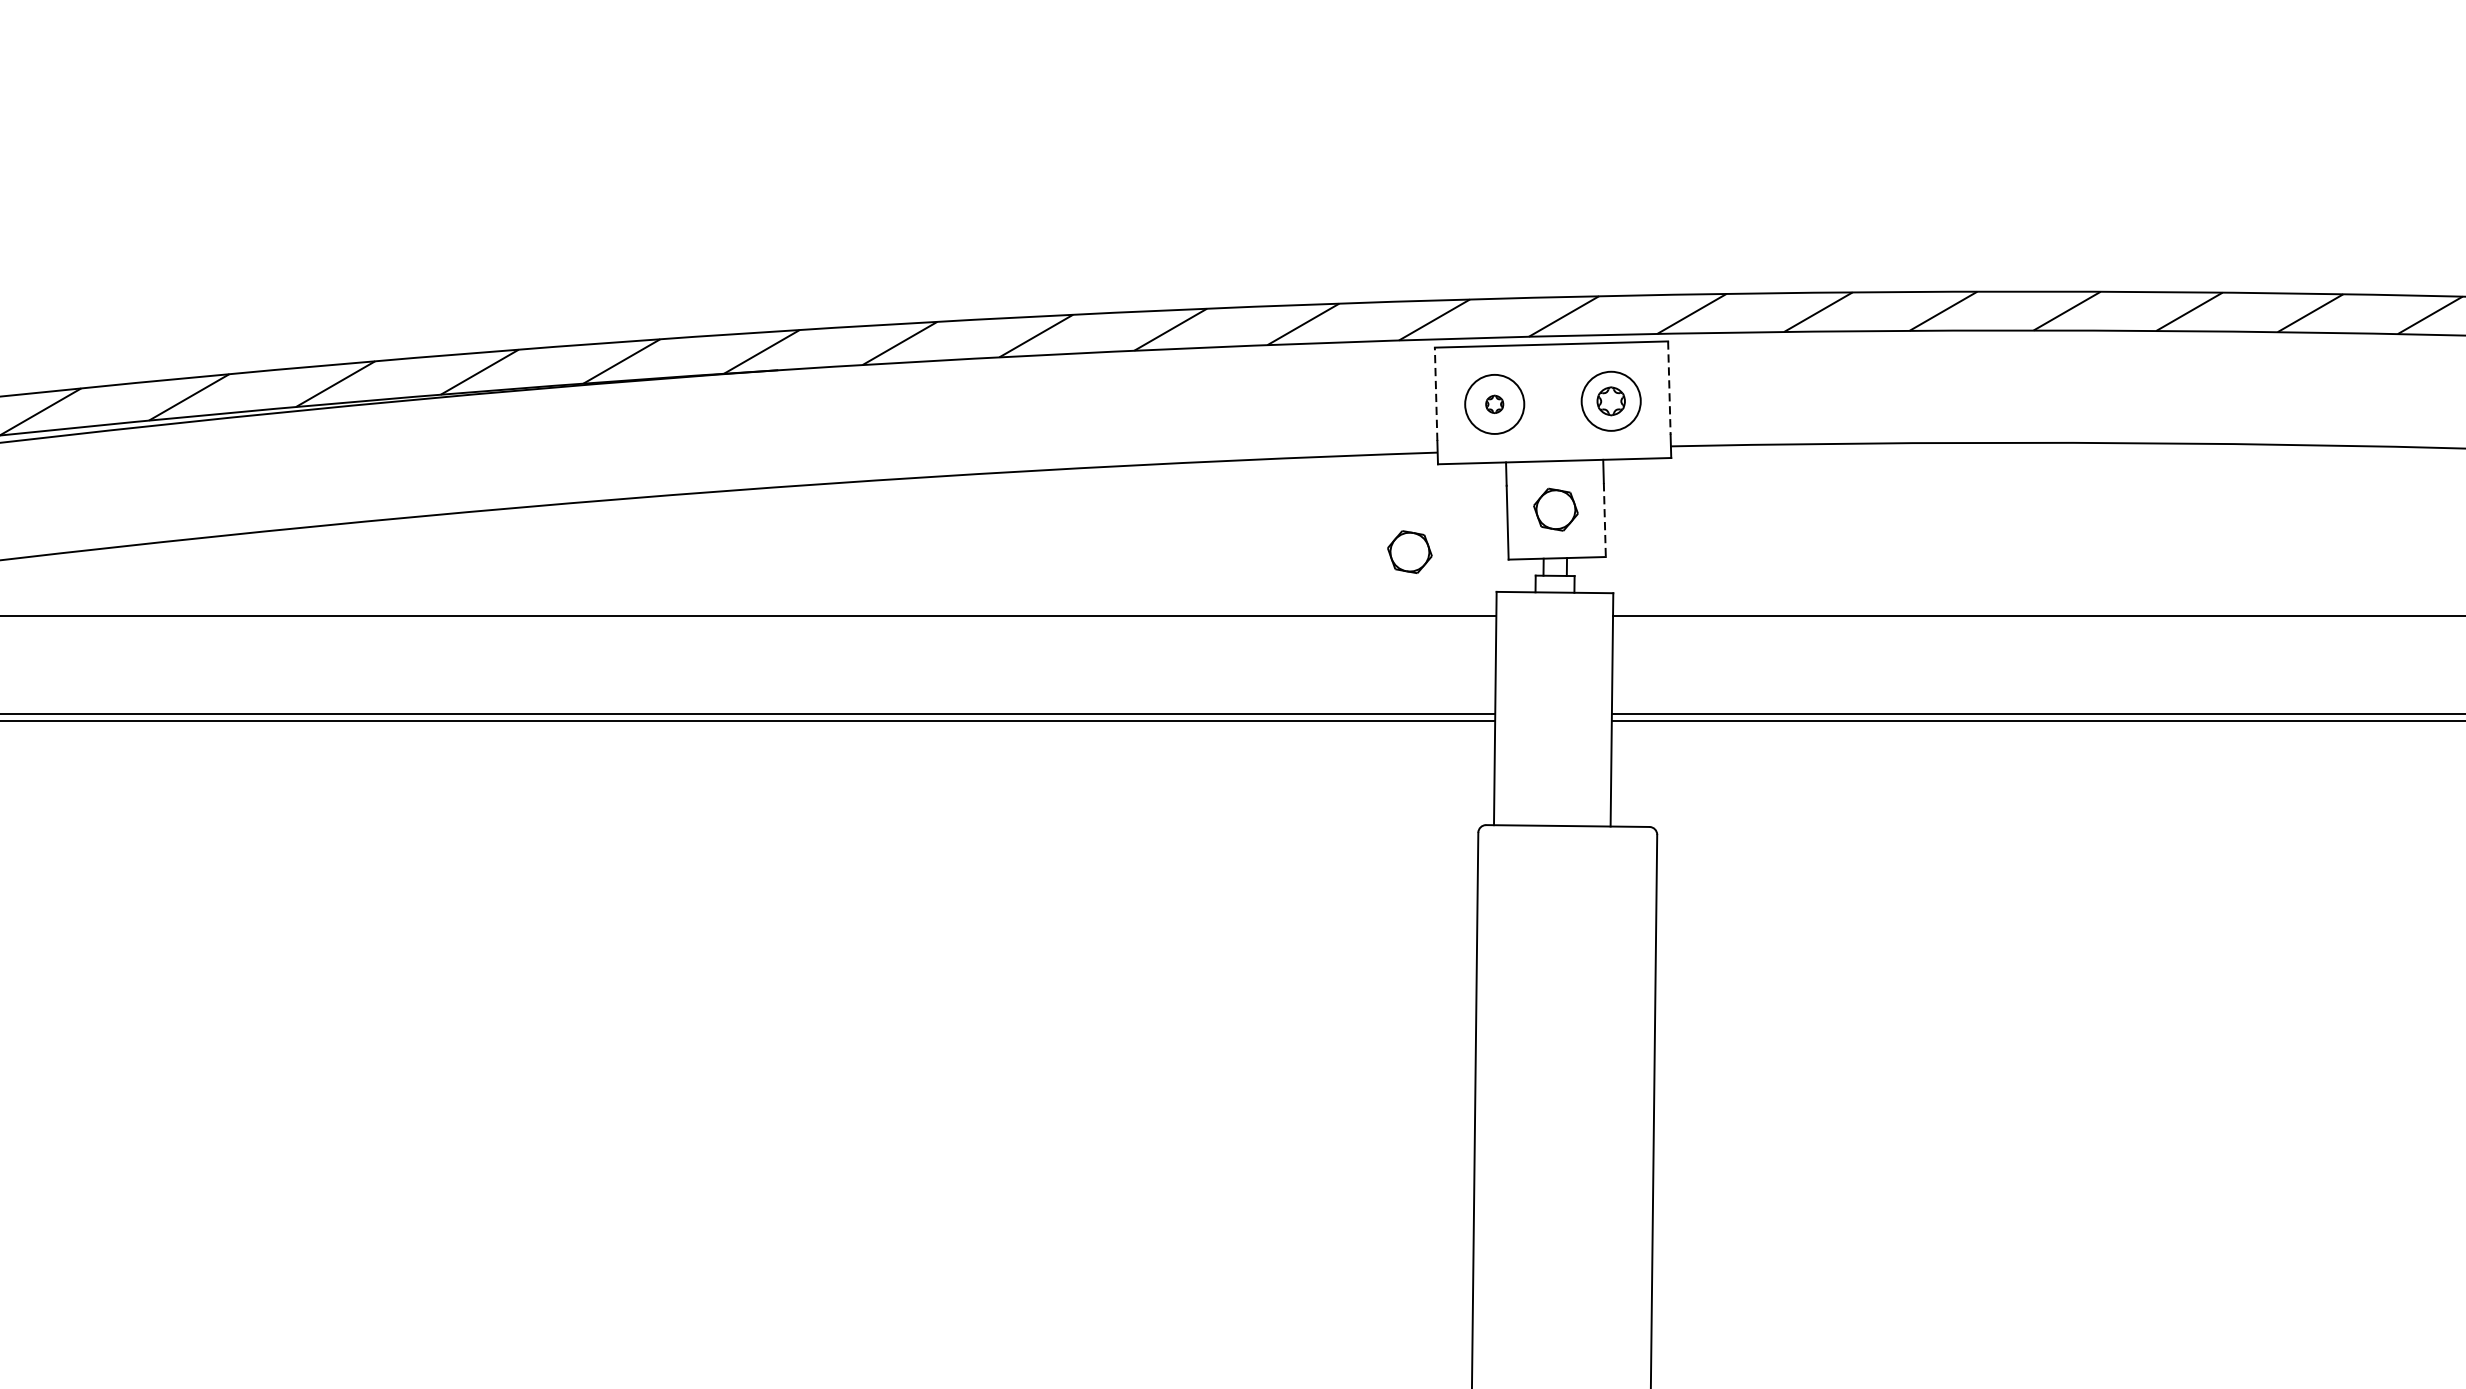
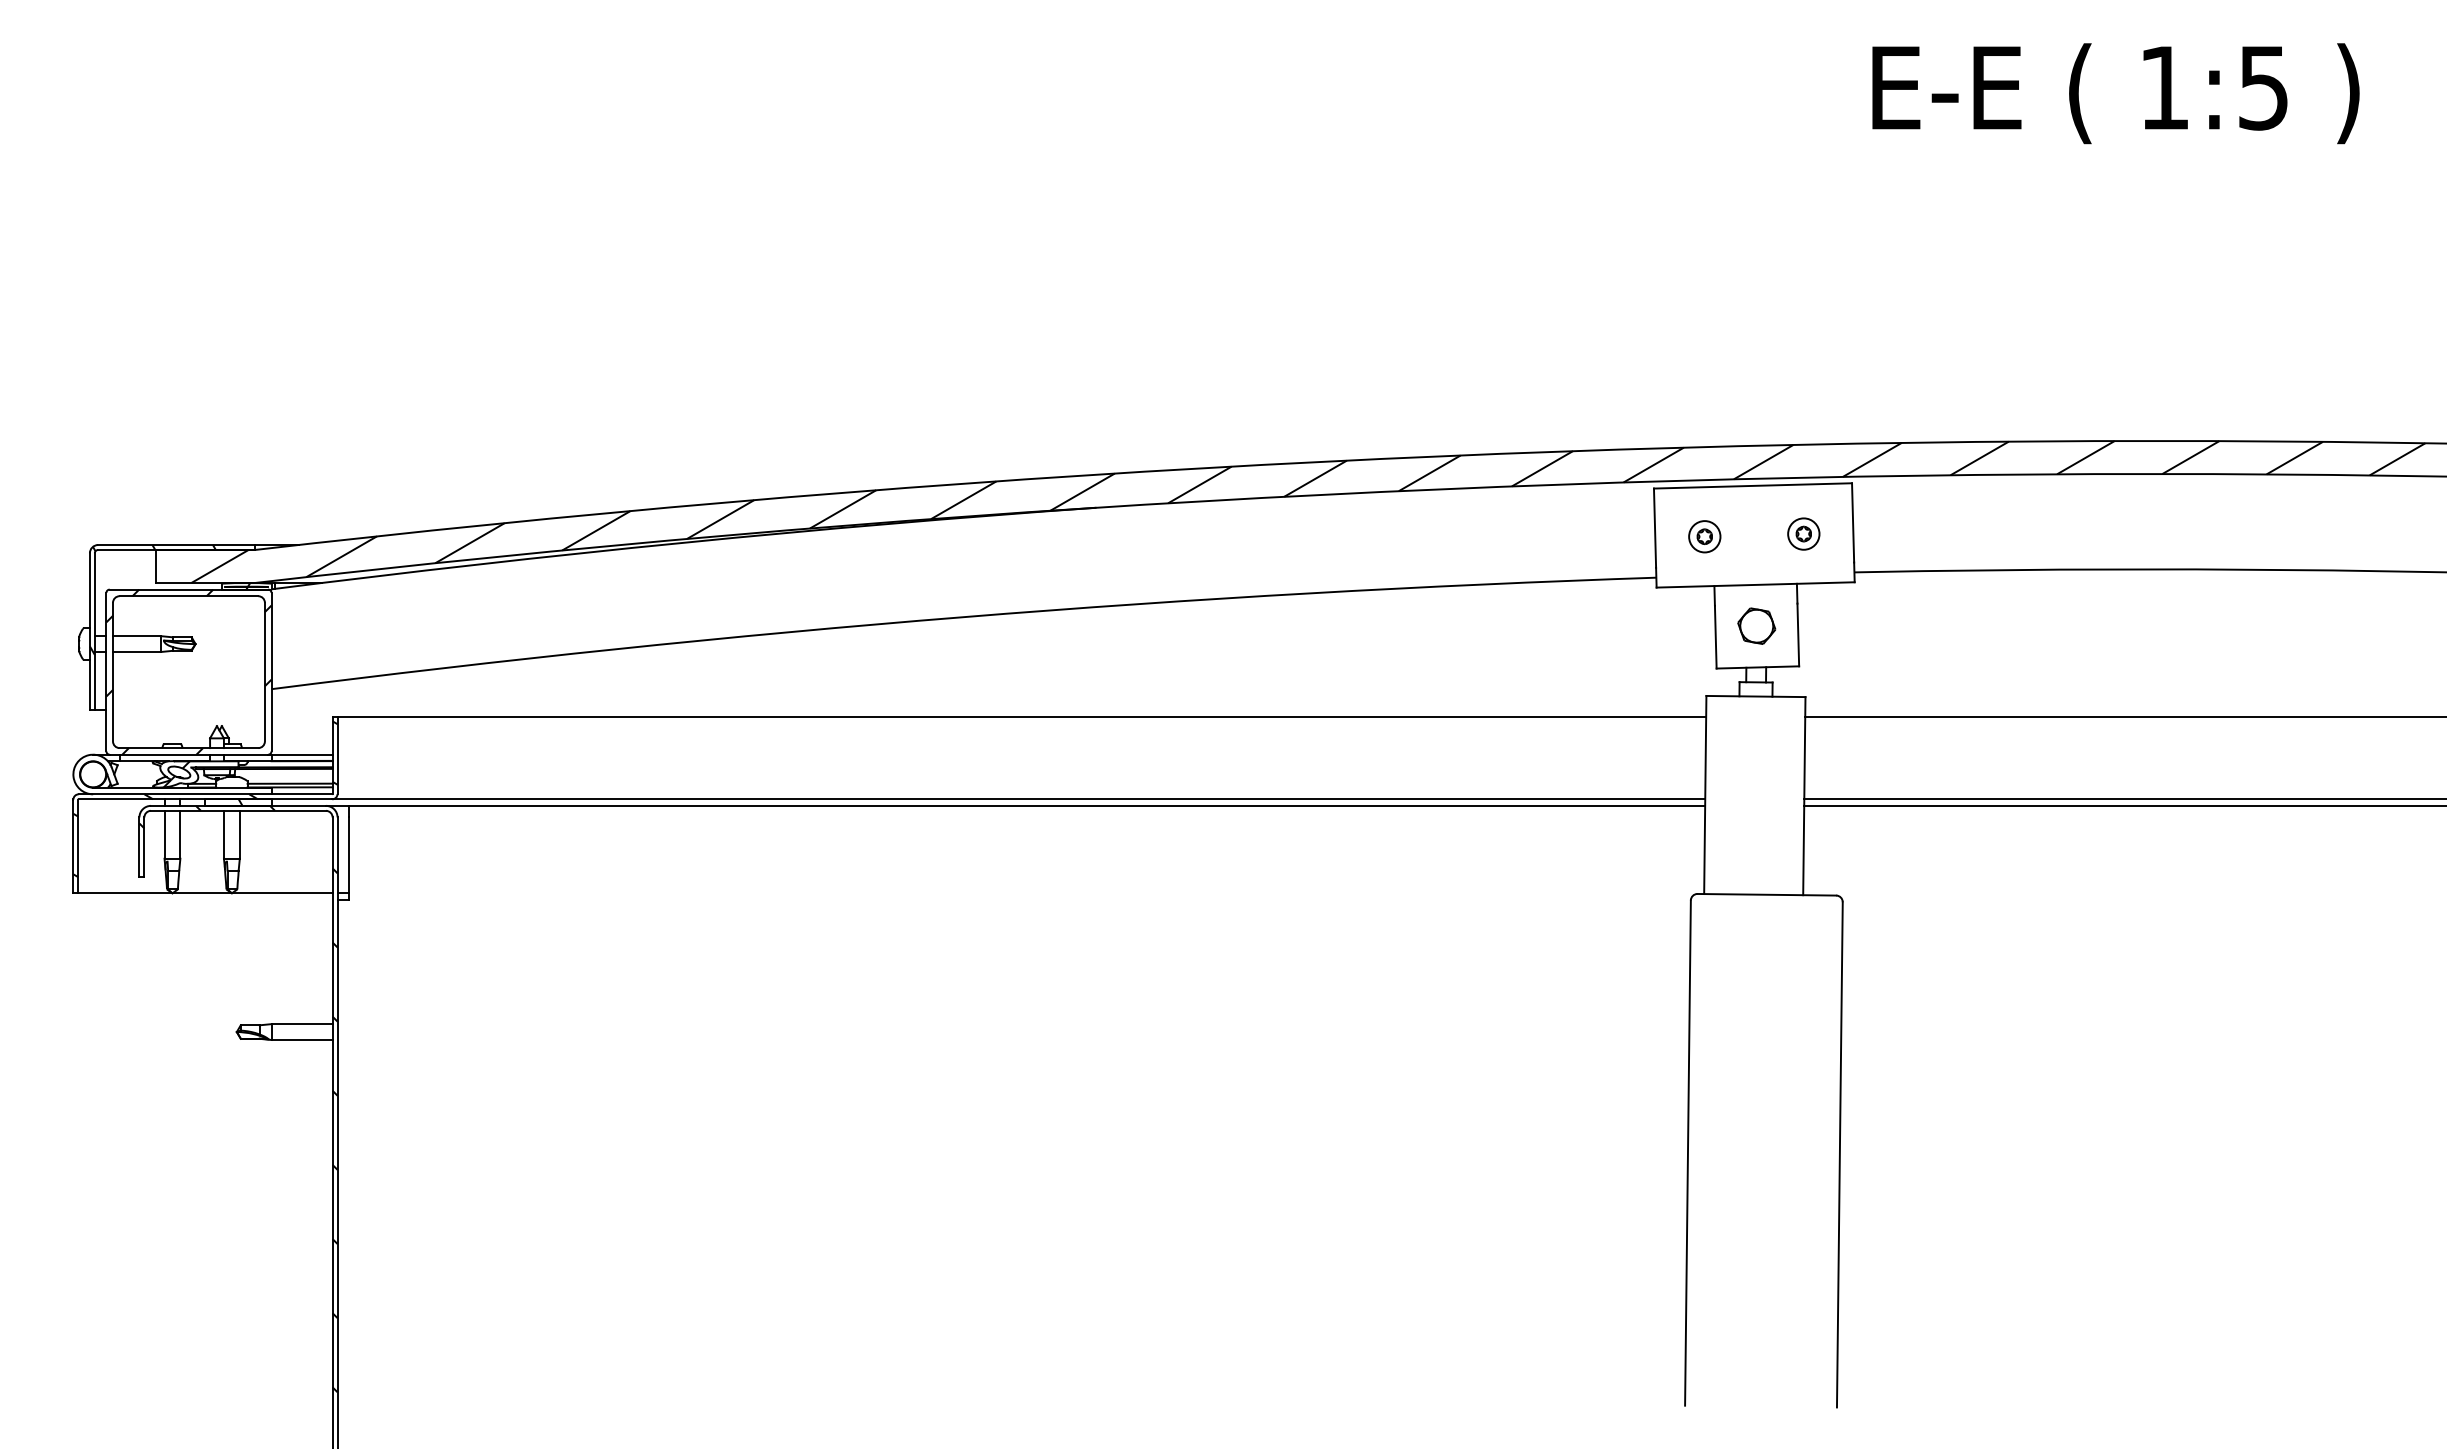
line: (1669, 387) -> (1853, 522), dashed -> solid
line: (1436, 394) -> (1655, 528), dashed -> solid
part: (1610, 400) -> (1803, 533), size x0.62
circle: (1494, 404) -> (1704, 536), size x0.62
line: (1605, 520) -> (1798, 635), dashed -> solid
part: (1409, 551) -> (1632, 661), removed

